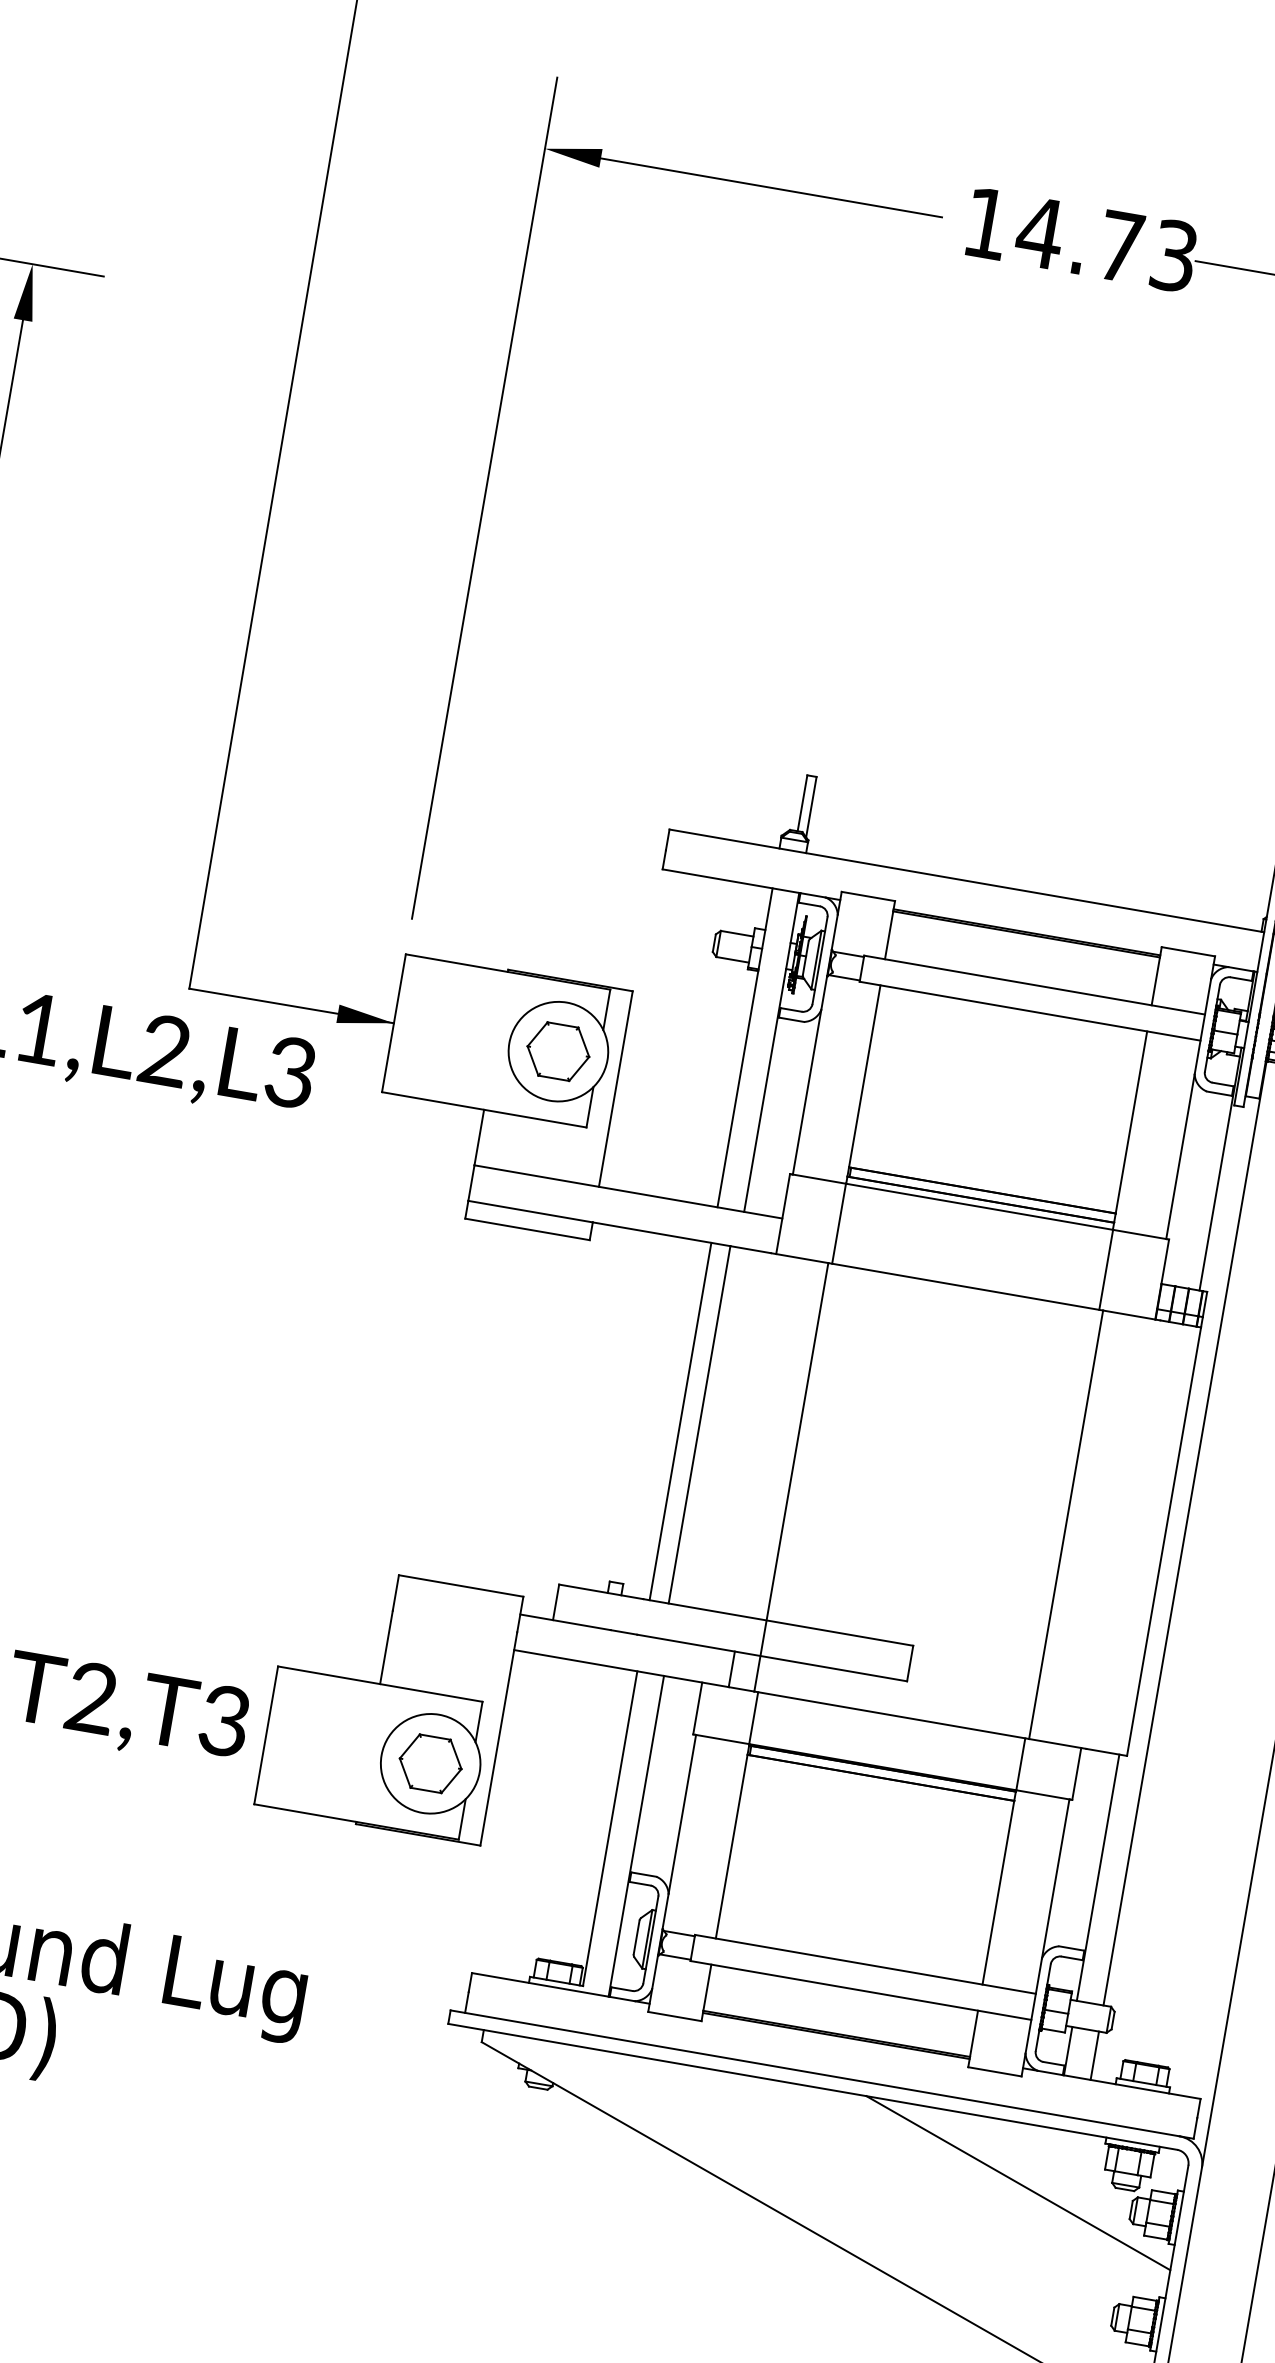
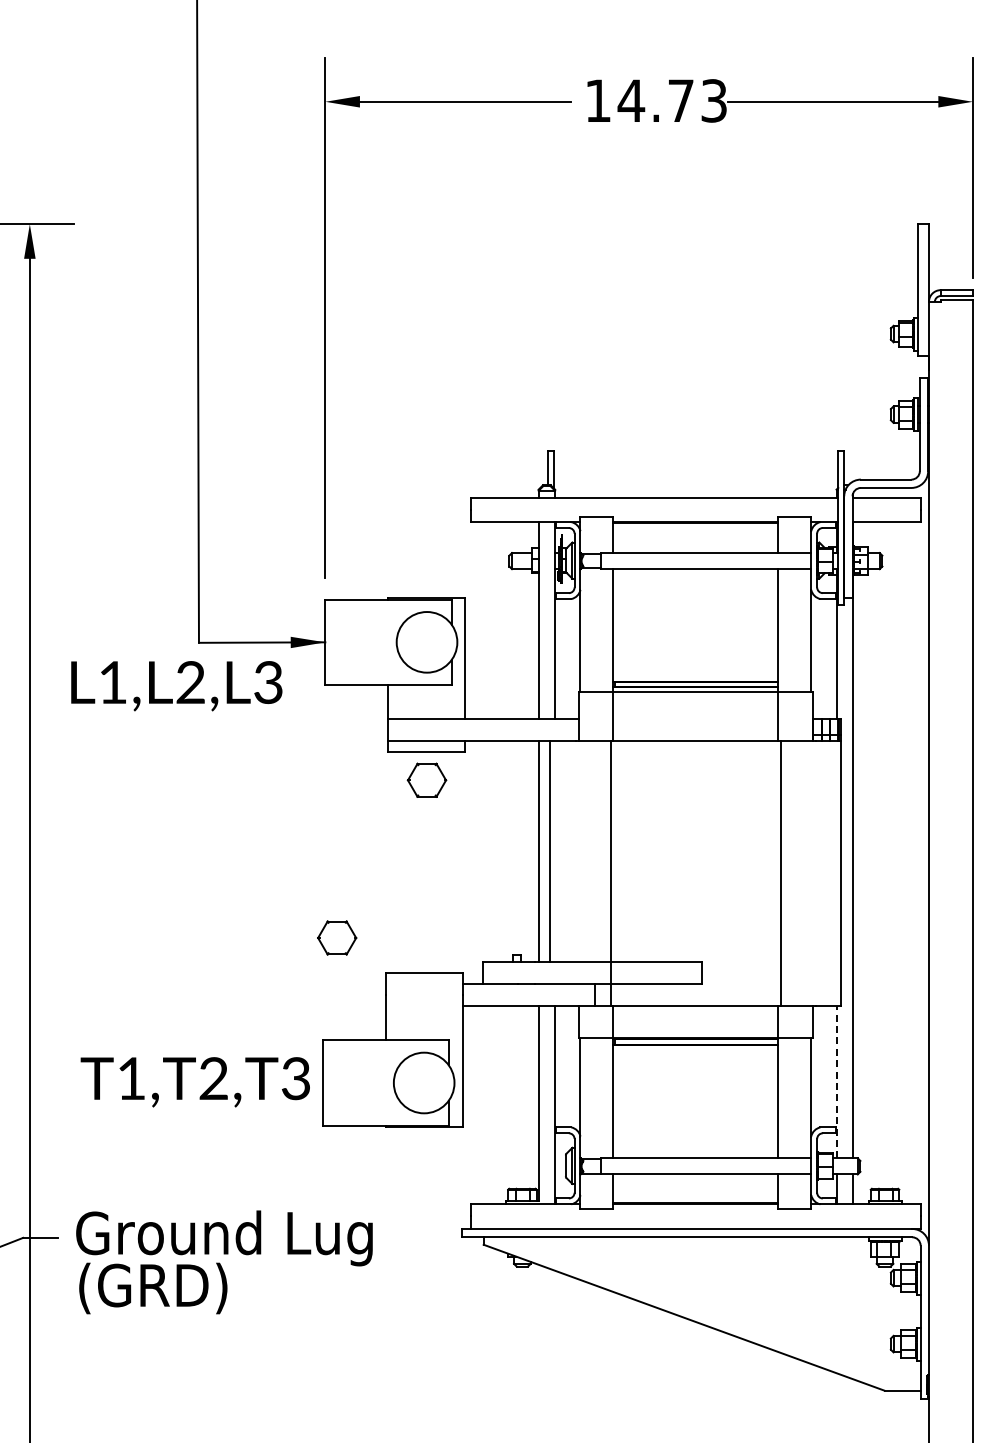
part: (557, 1050) -> (426, 779), moved
part: (431, 1763) -> (337, 937), moved
line: (1098, 1876) -> (836, 1081), solid -> dashed
line: (1018, 2182) -> (820, 1273), removed

